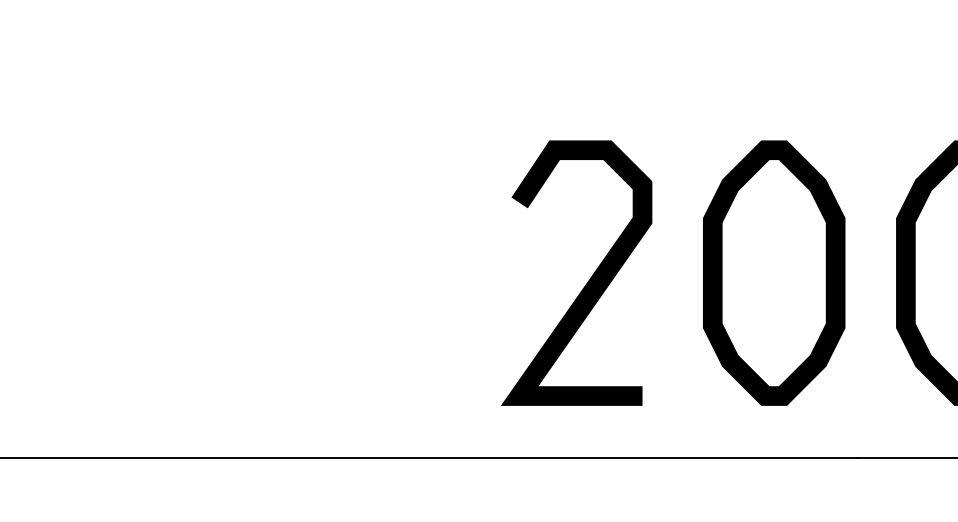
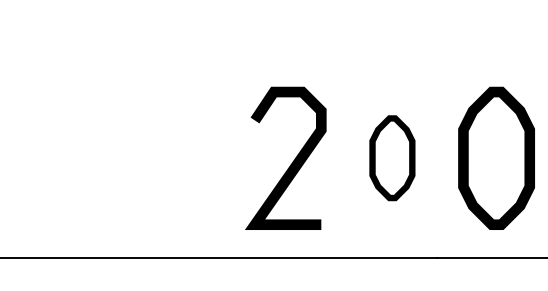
part: (774, 271) -> (392, 157), size x0.6

